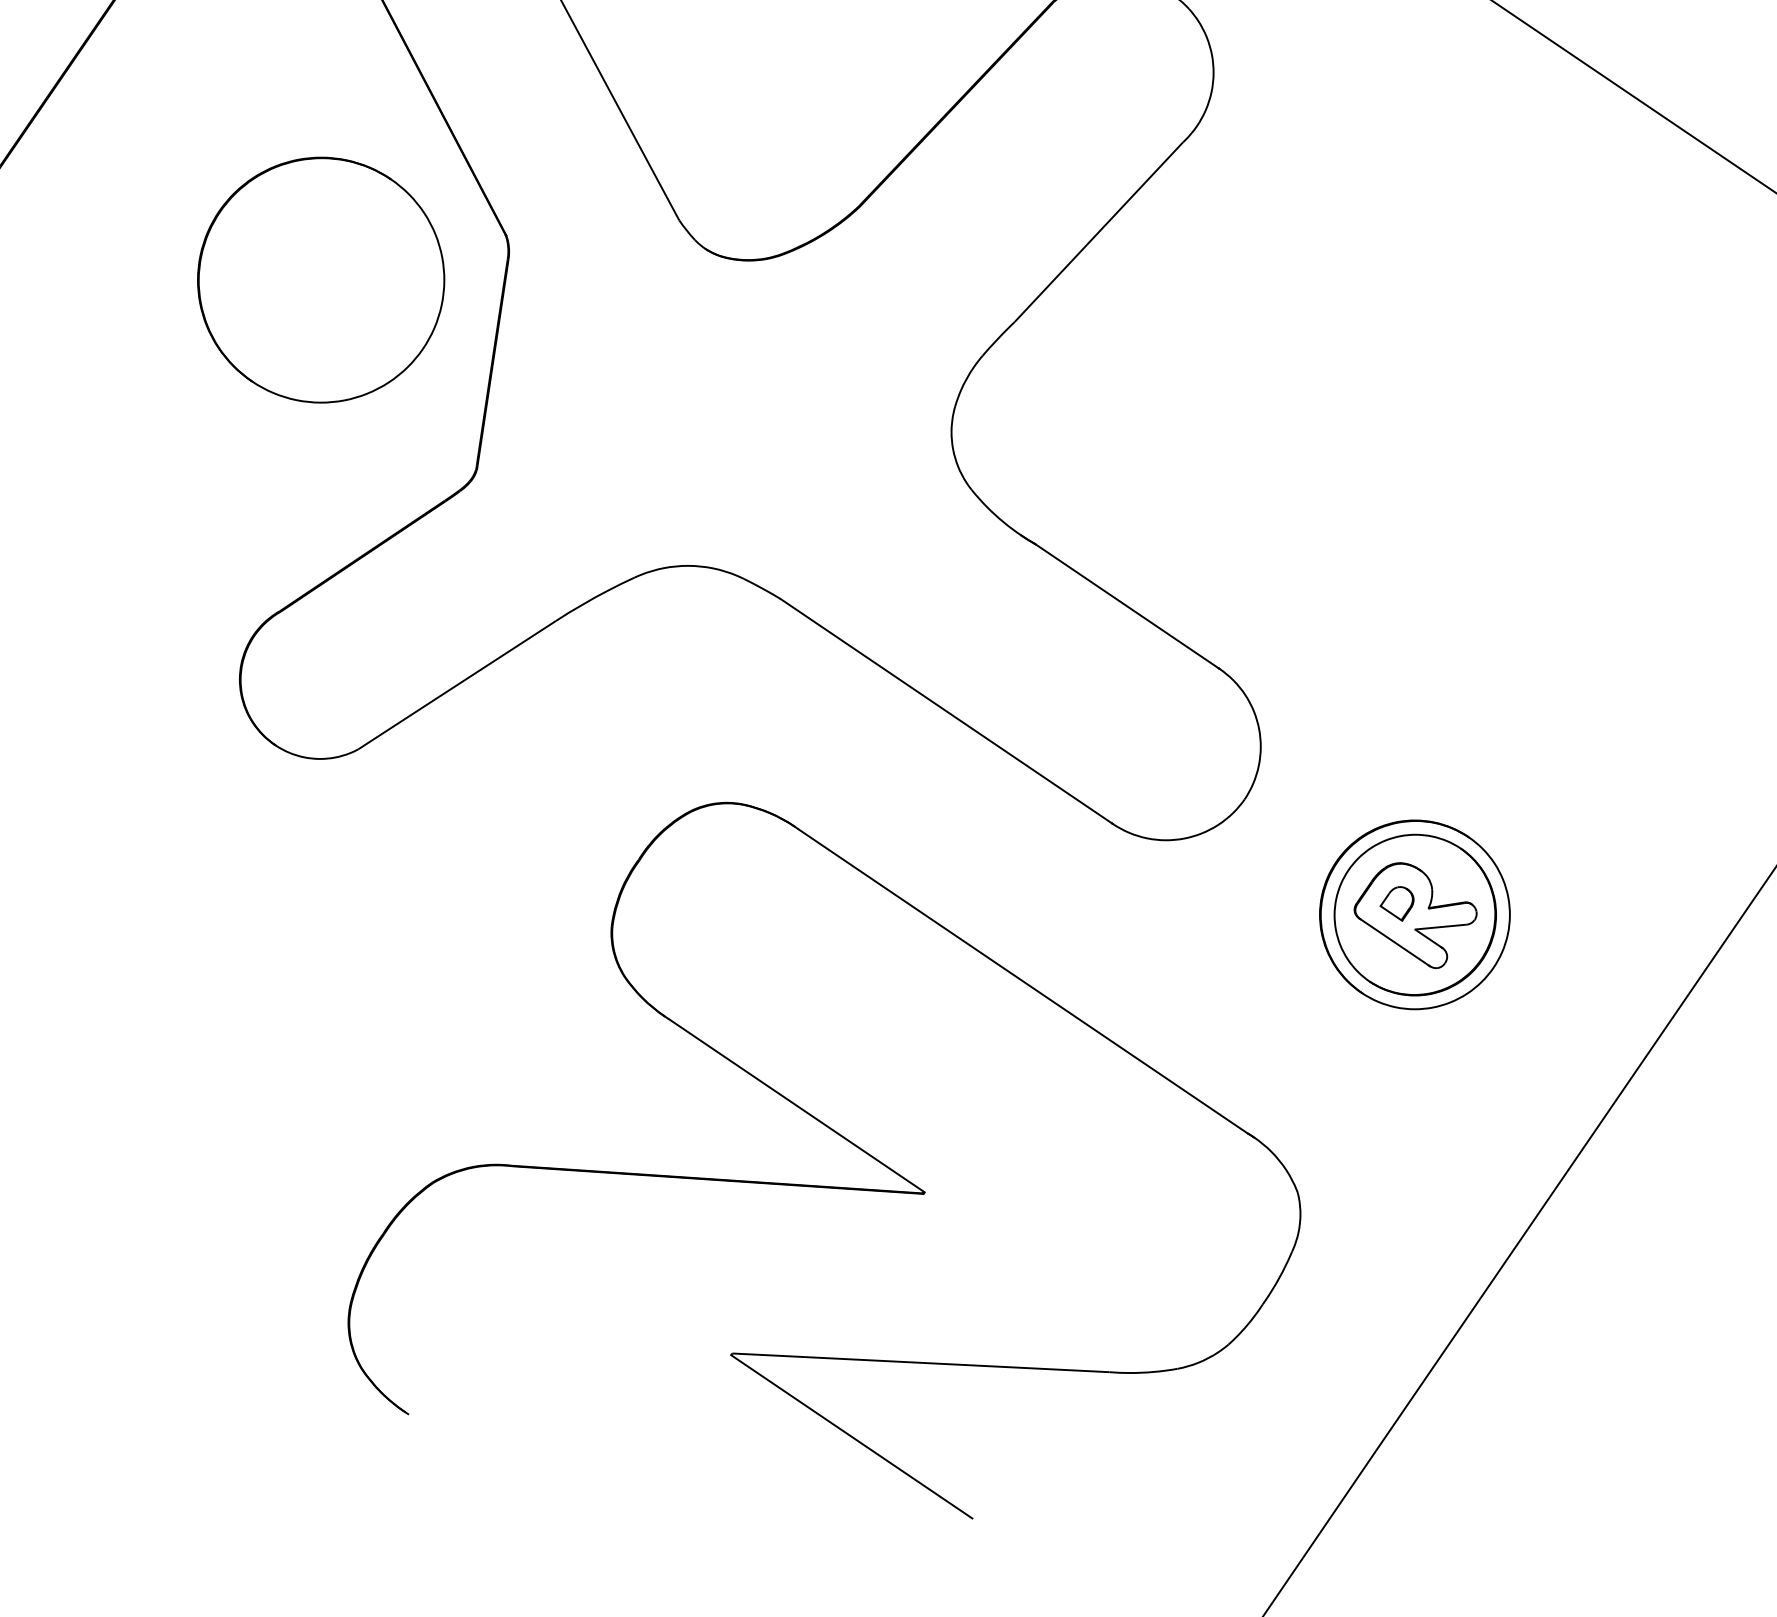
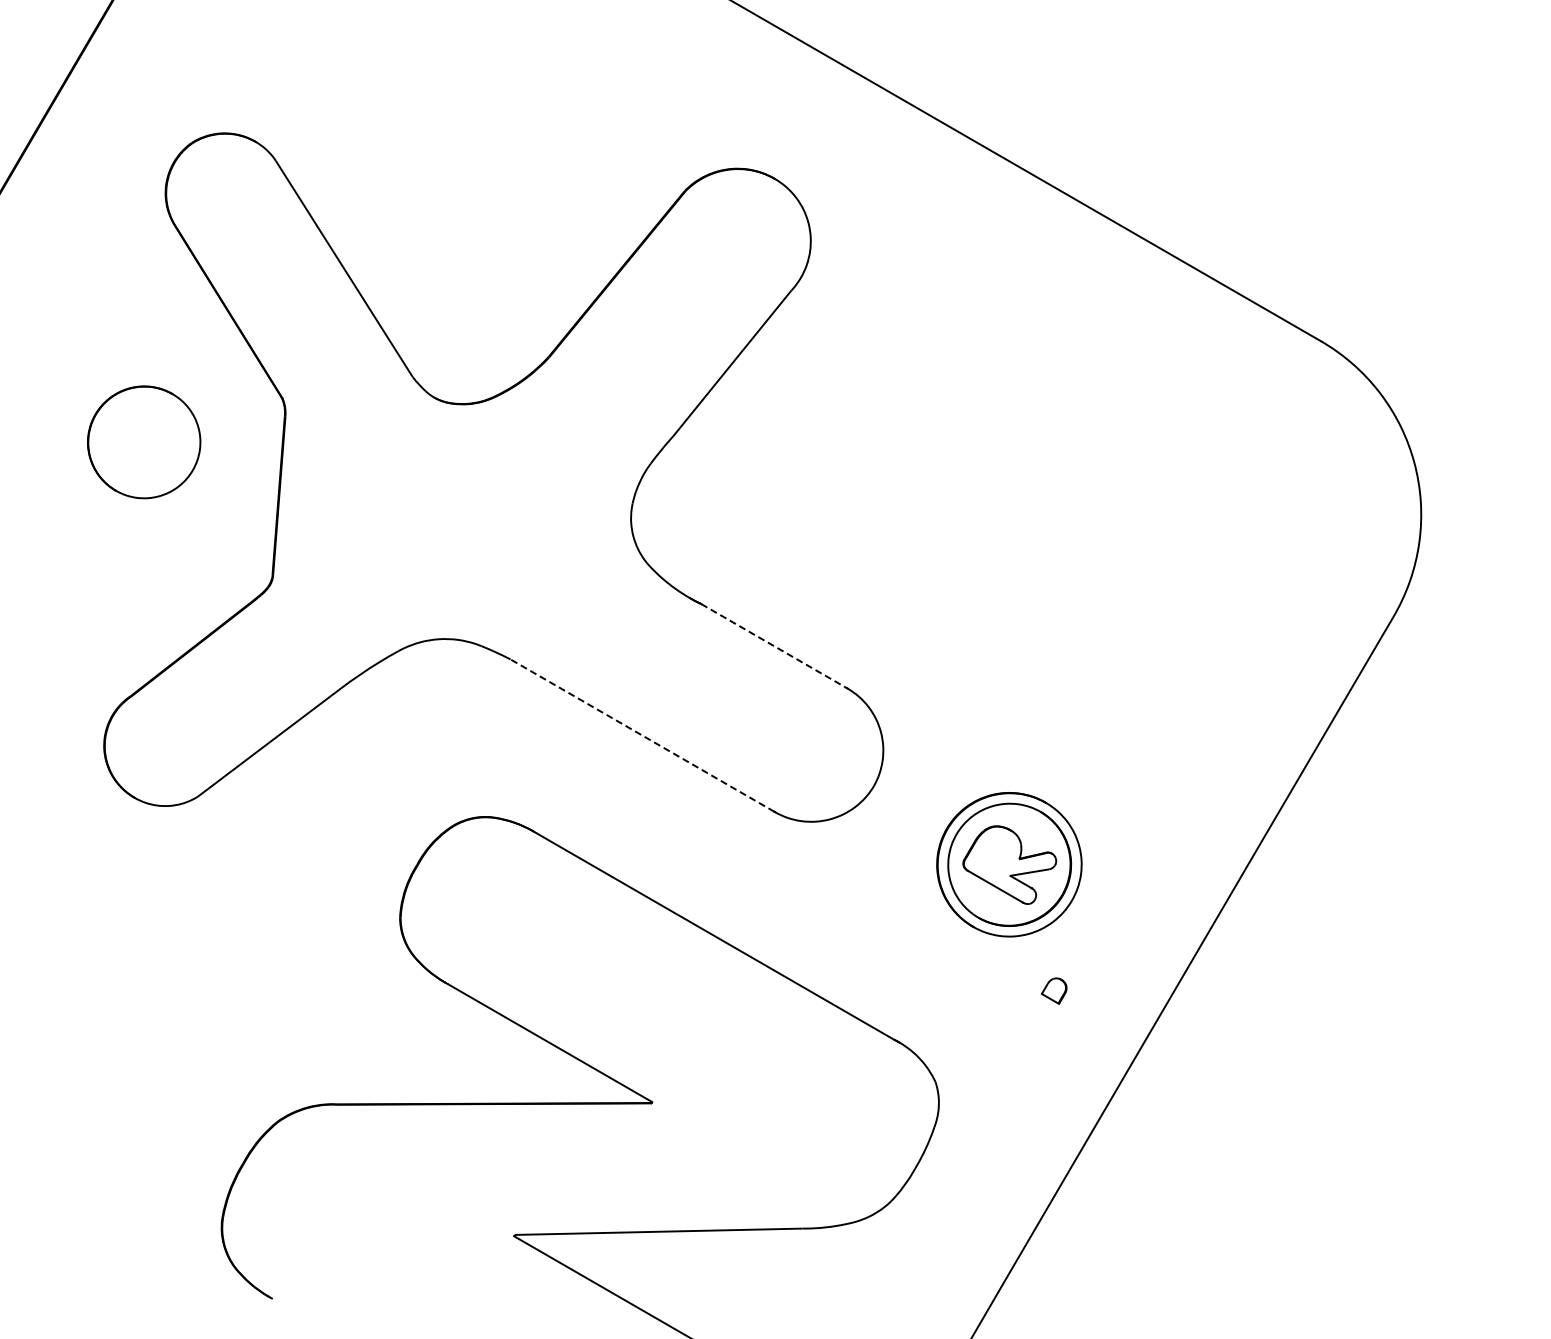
part: (320, 280) -> (143, 442), size x0.6
line: (1127, 606) -> (774, 646), solid -> dashed
line: (946, 711) -> (642, 735), solid -> dashed
part: (1396, 902) -> (1053, 990), moved

